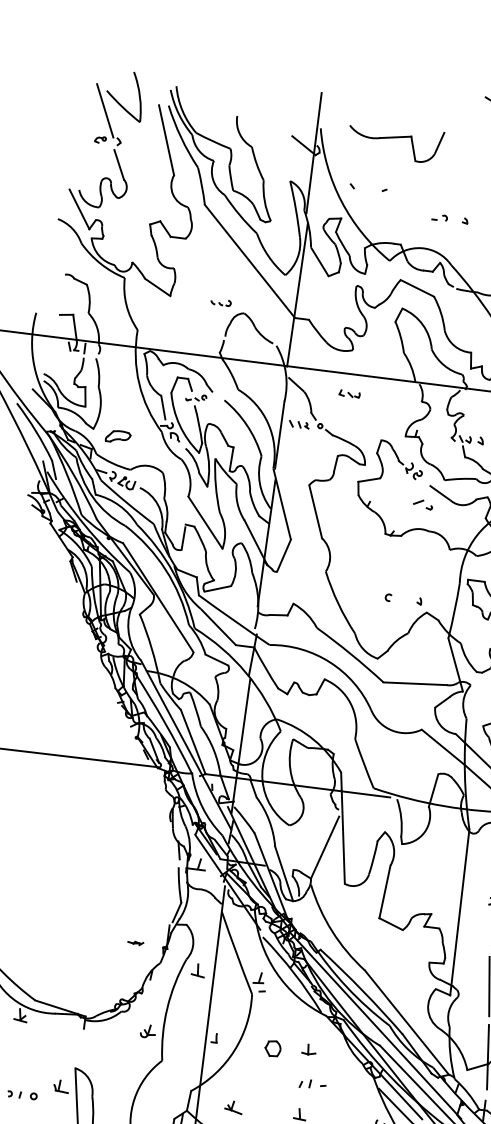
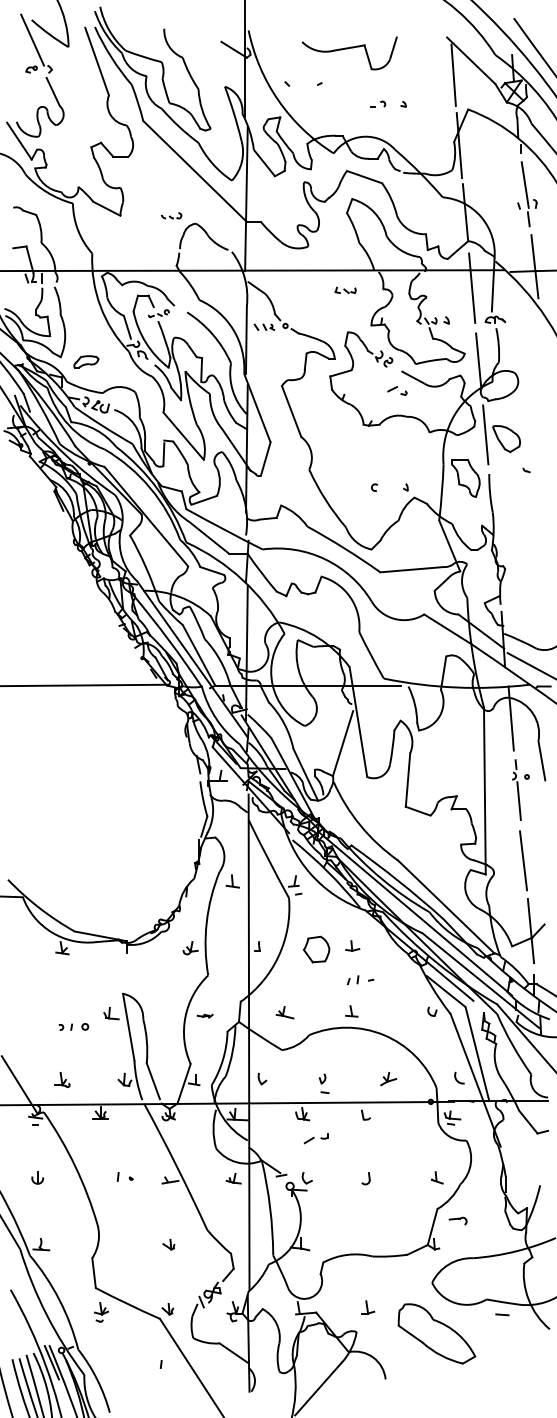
part: (395, 142) -> (349, 53), moved
part: (349, 394) -> (345, 290), moved
part: (135, 942) -> (204, 1015), moved
part: (272, 1048) -> (316, 949), size x1.67

